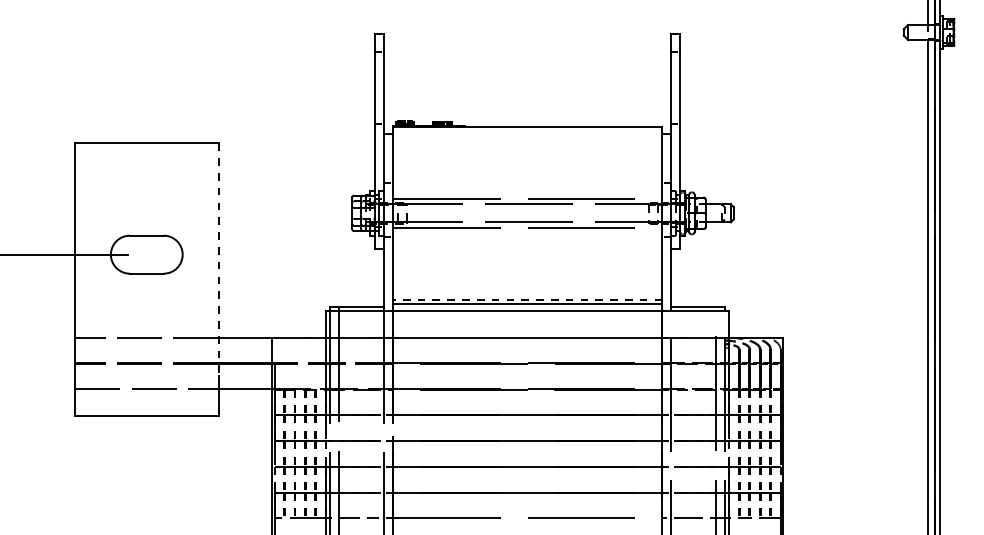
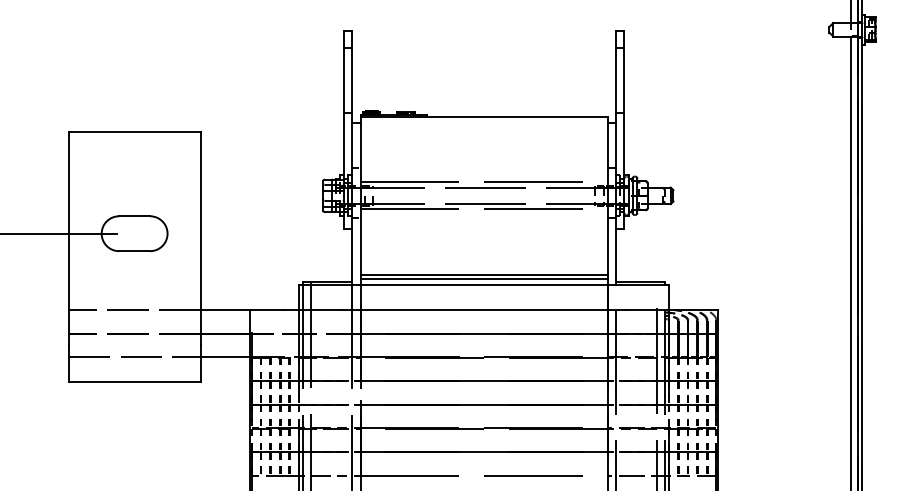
line: (218, 259) -> (200, 238), dashed -> solid
line: (527, 299) -> (484, 274), dashed -> solid

